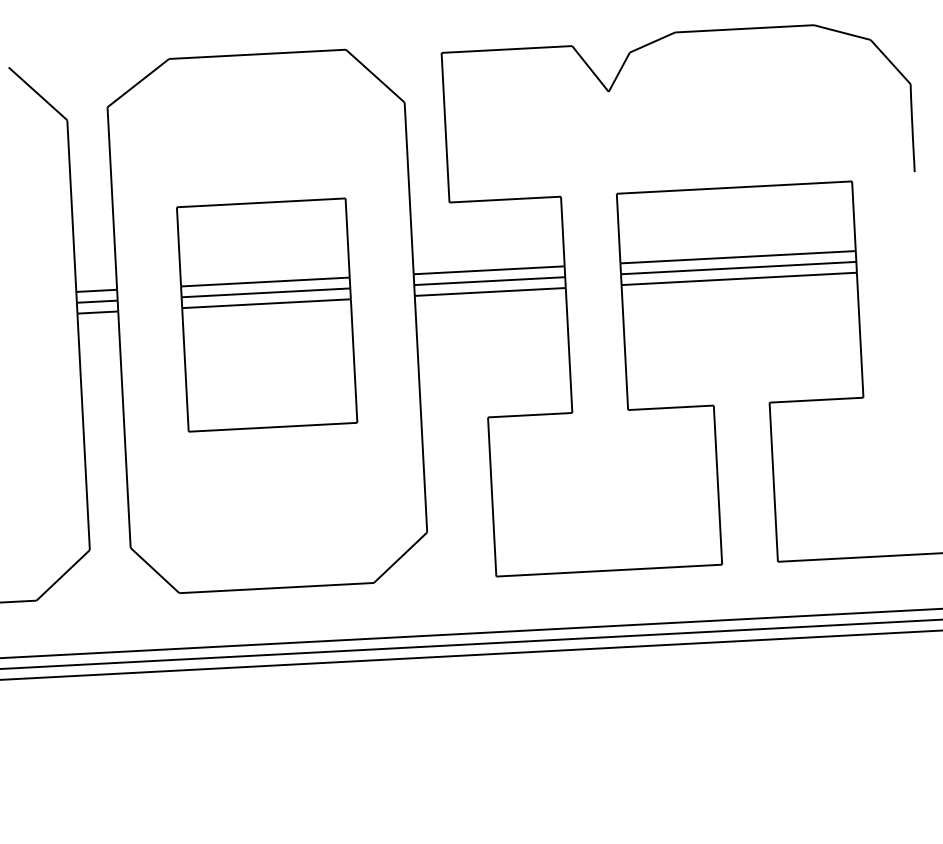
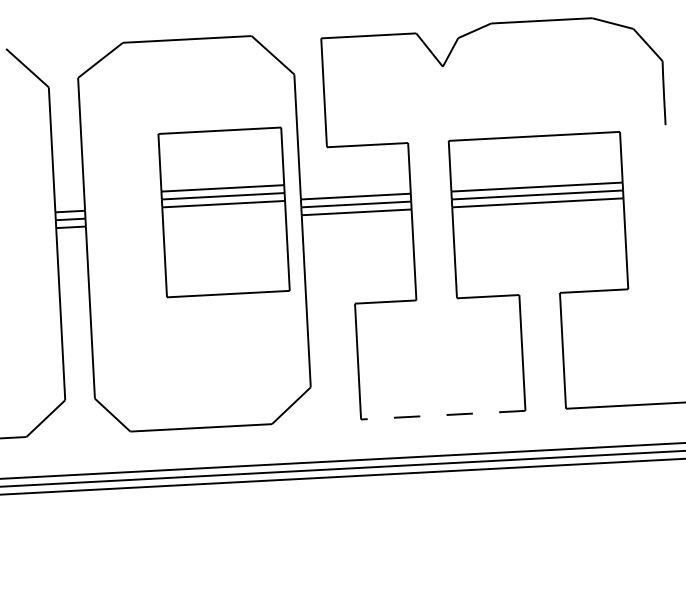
part: (267, 314) -> (224, 212), moved
line: (608, 570) -> (442, 415), solid -> dashed

